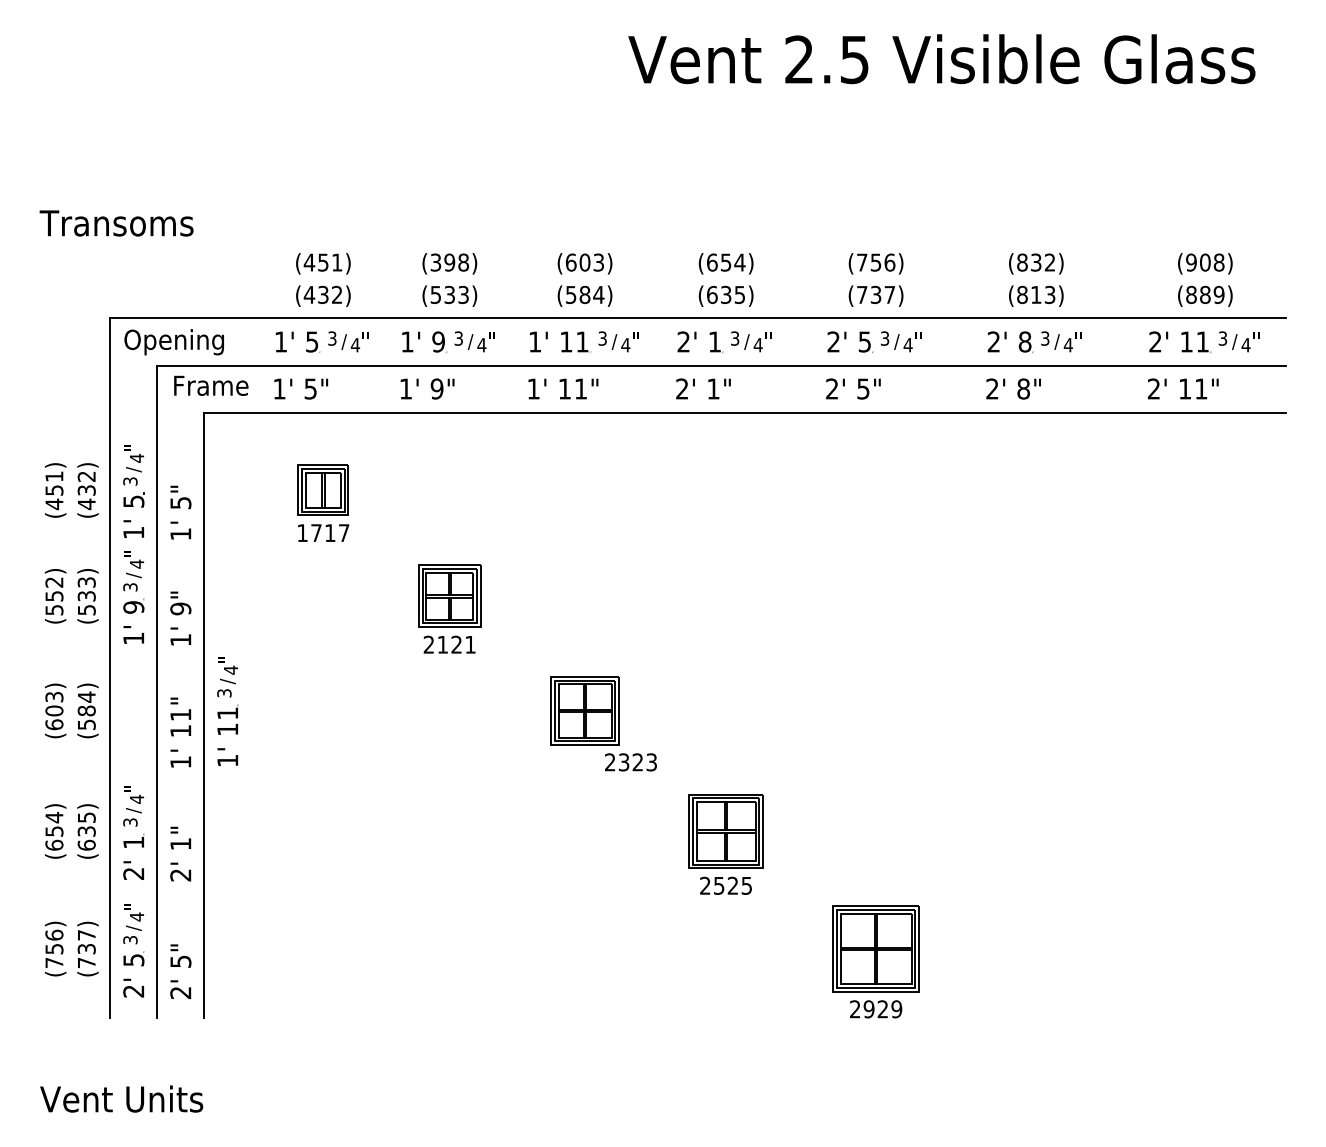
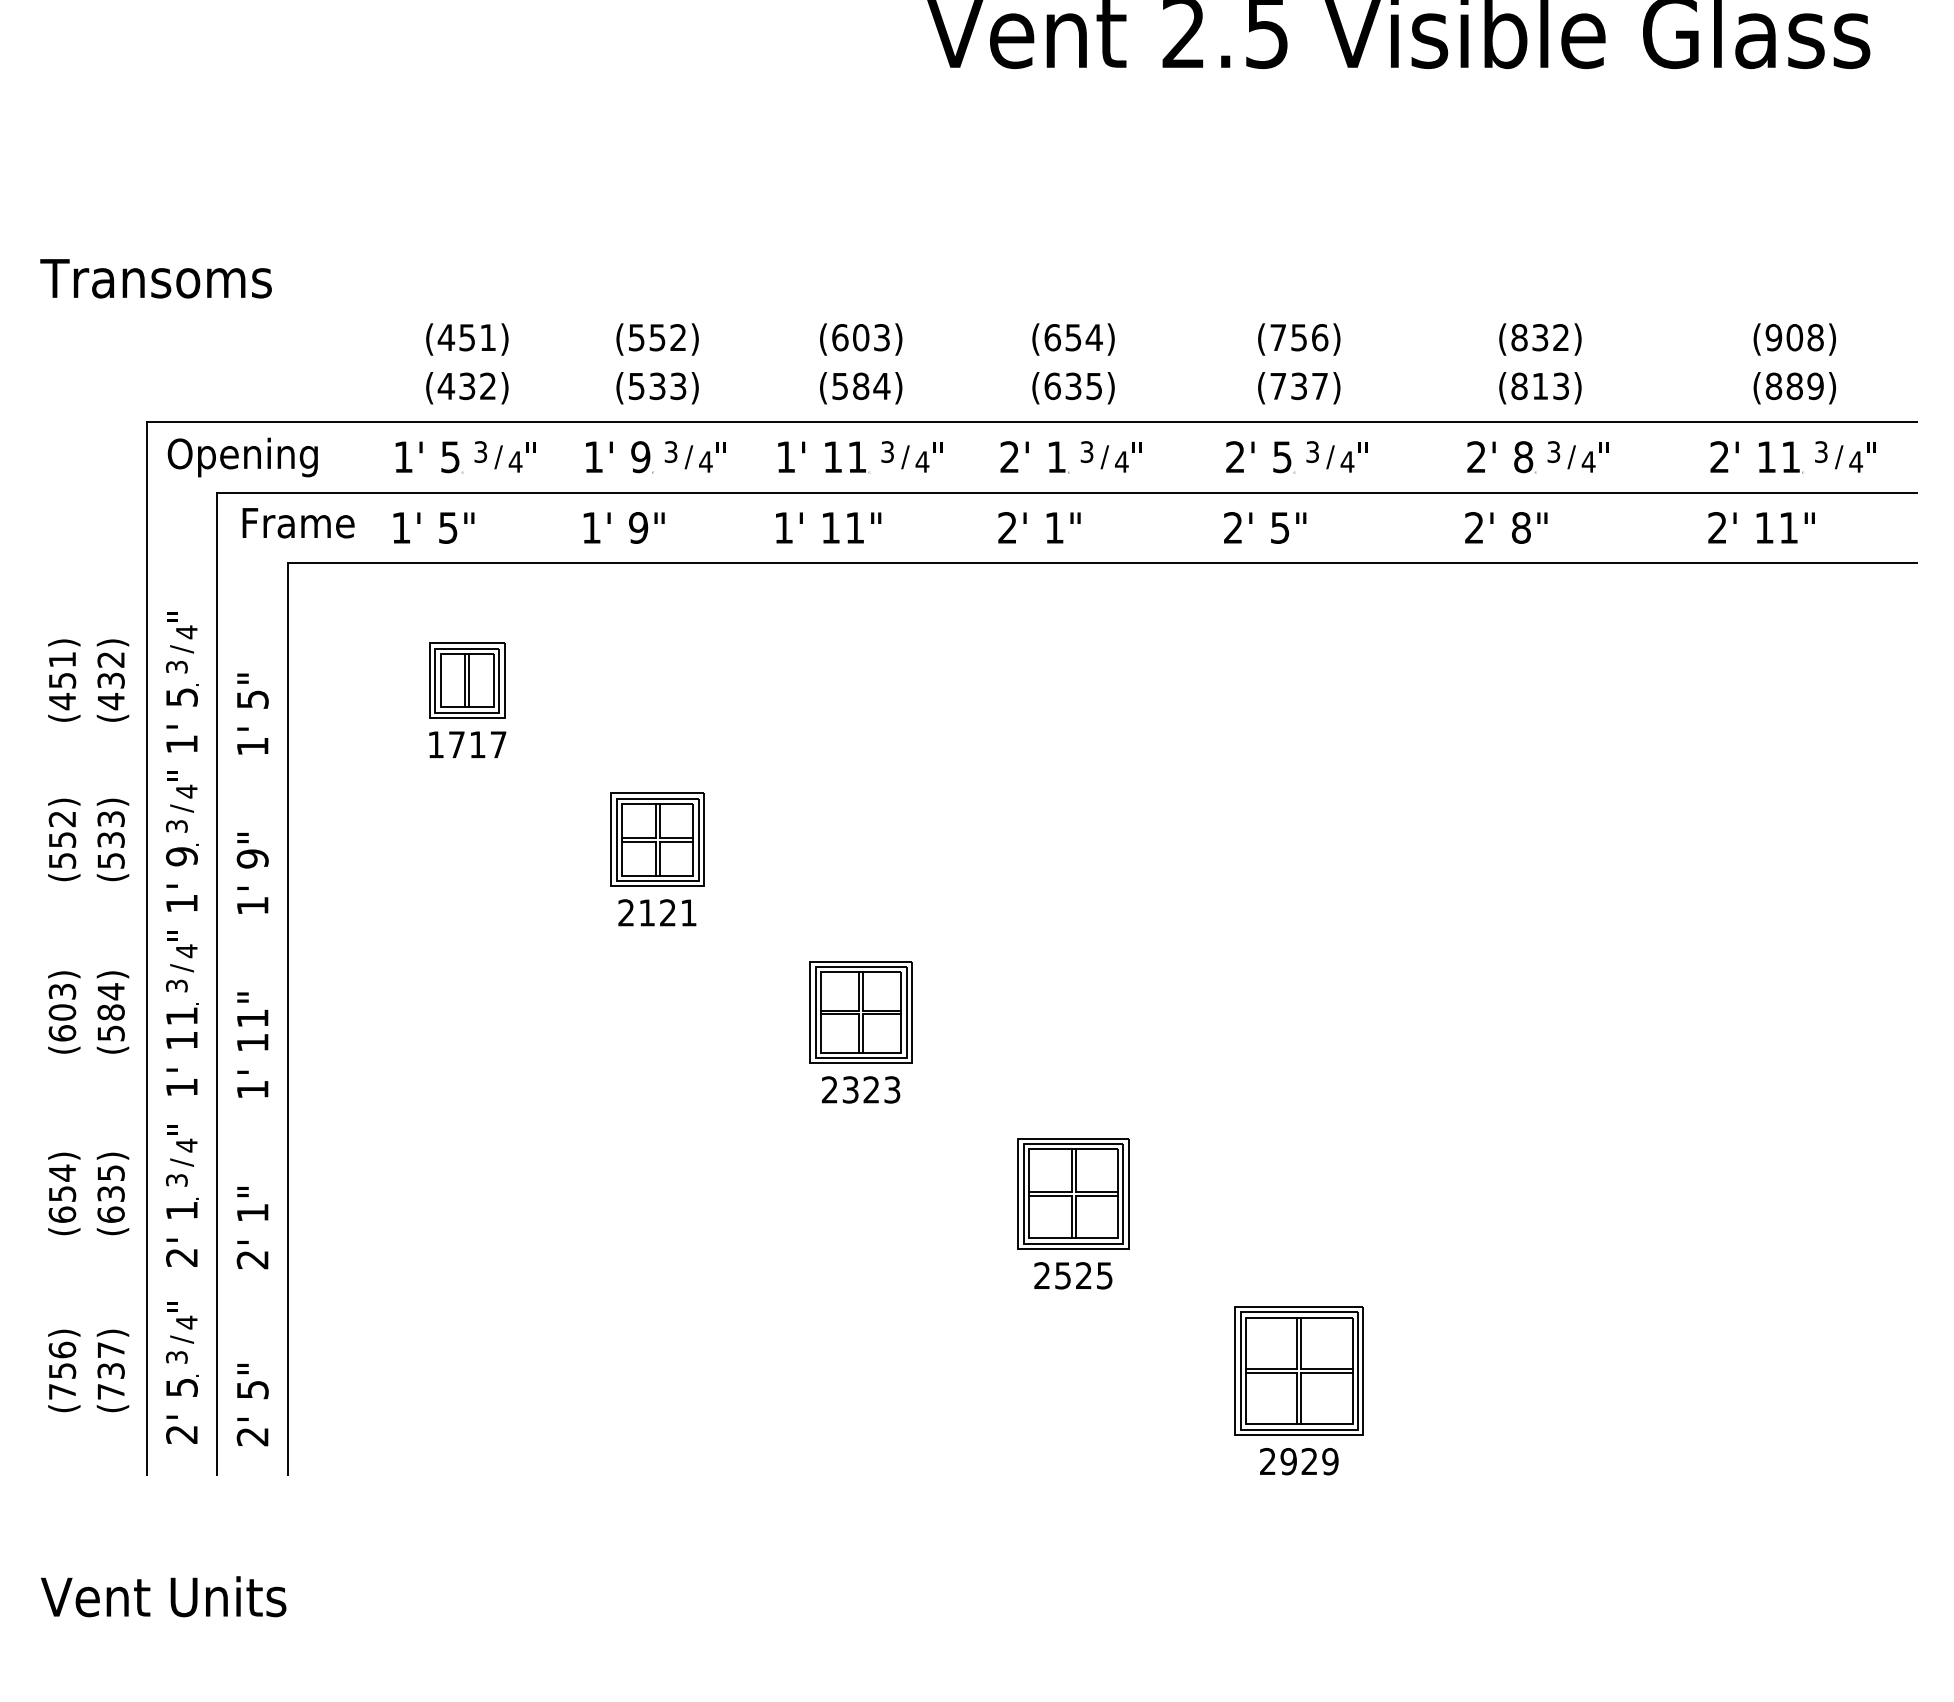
text: (450, 262) -> (658, 337), (398) -> (552)
part: (227, 711) -> (181, 1013), moved
text: (630, 762) -> (860, 1090), moved

